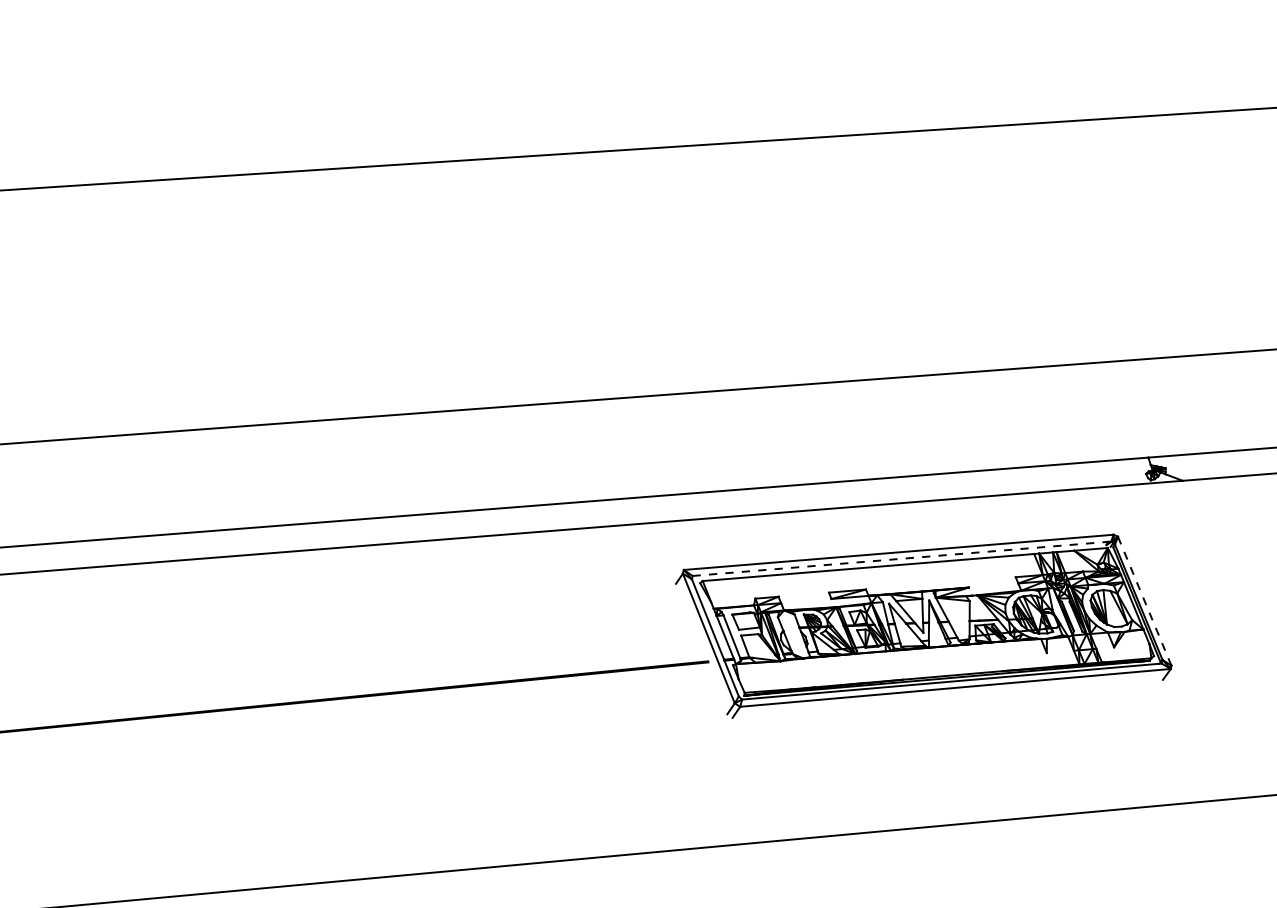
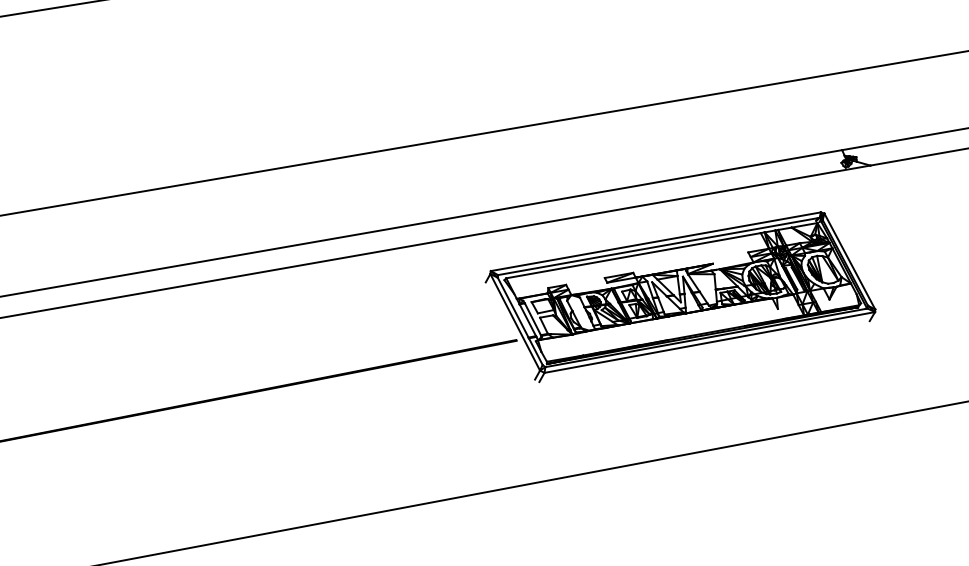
line: (902, 558) -> (659, 246), dashed -> solid
line: (1144, 601) -> (849, 261), dashed -> solid

